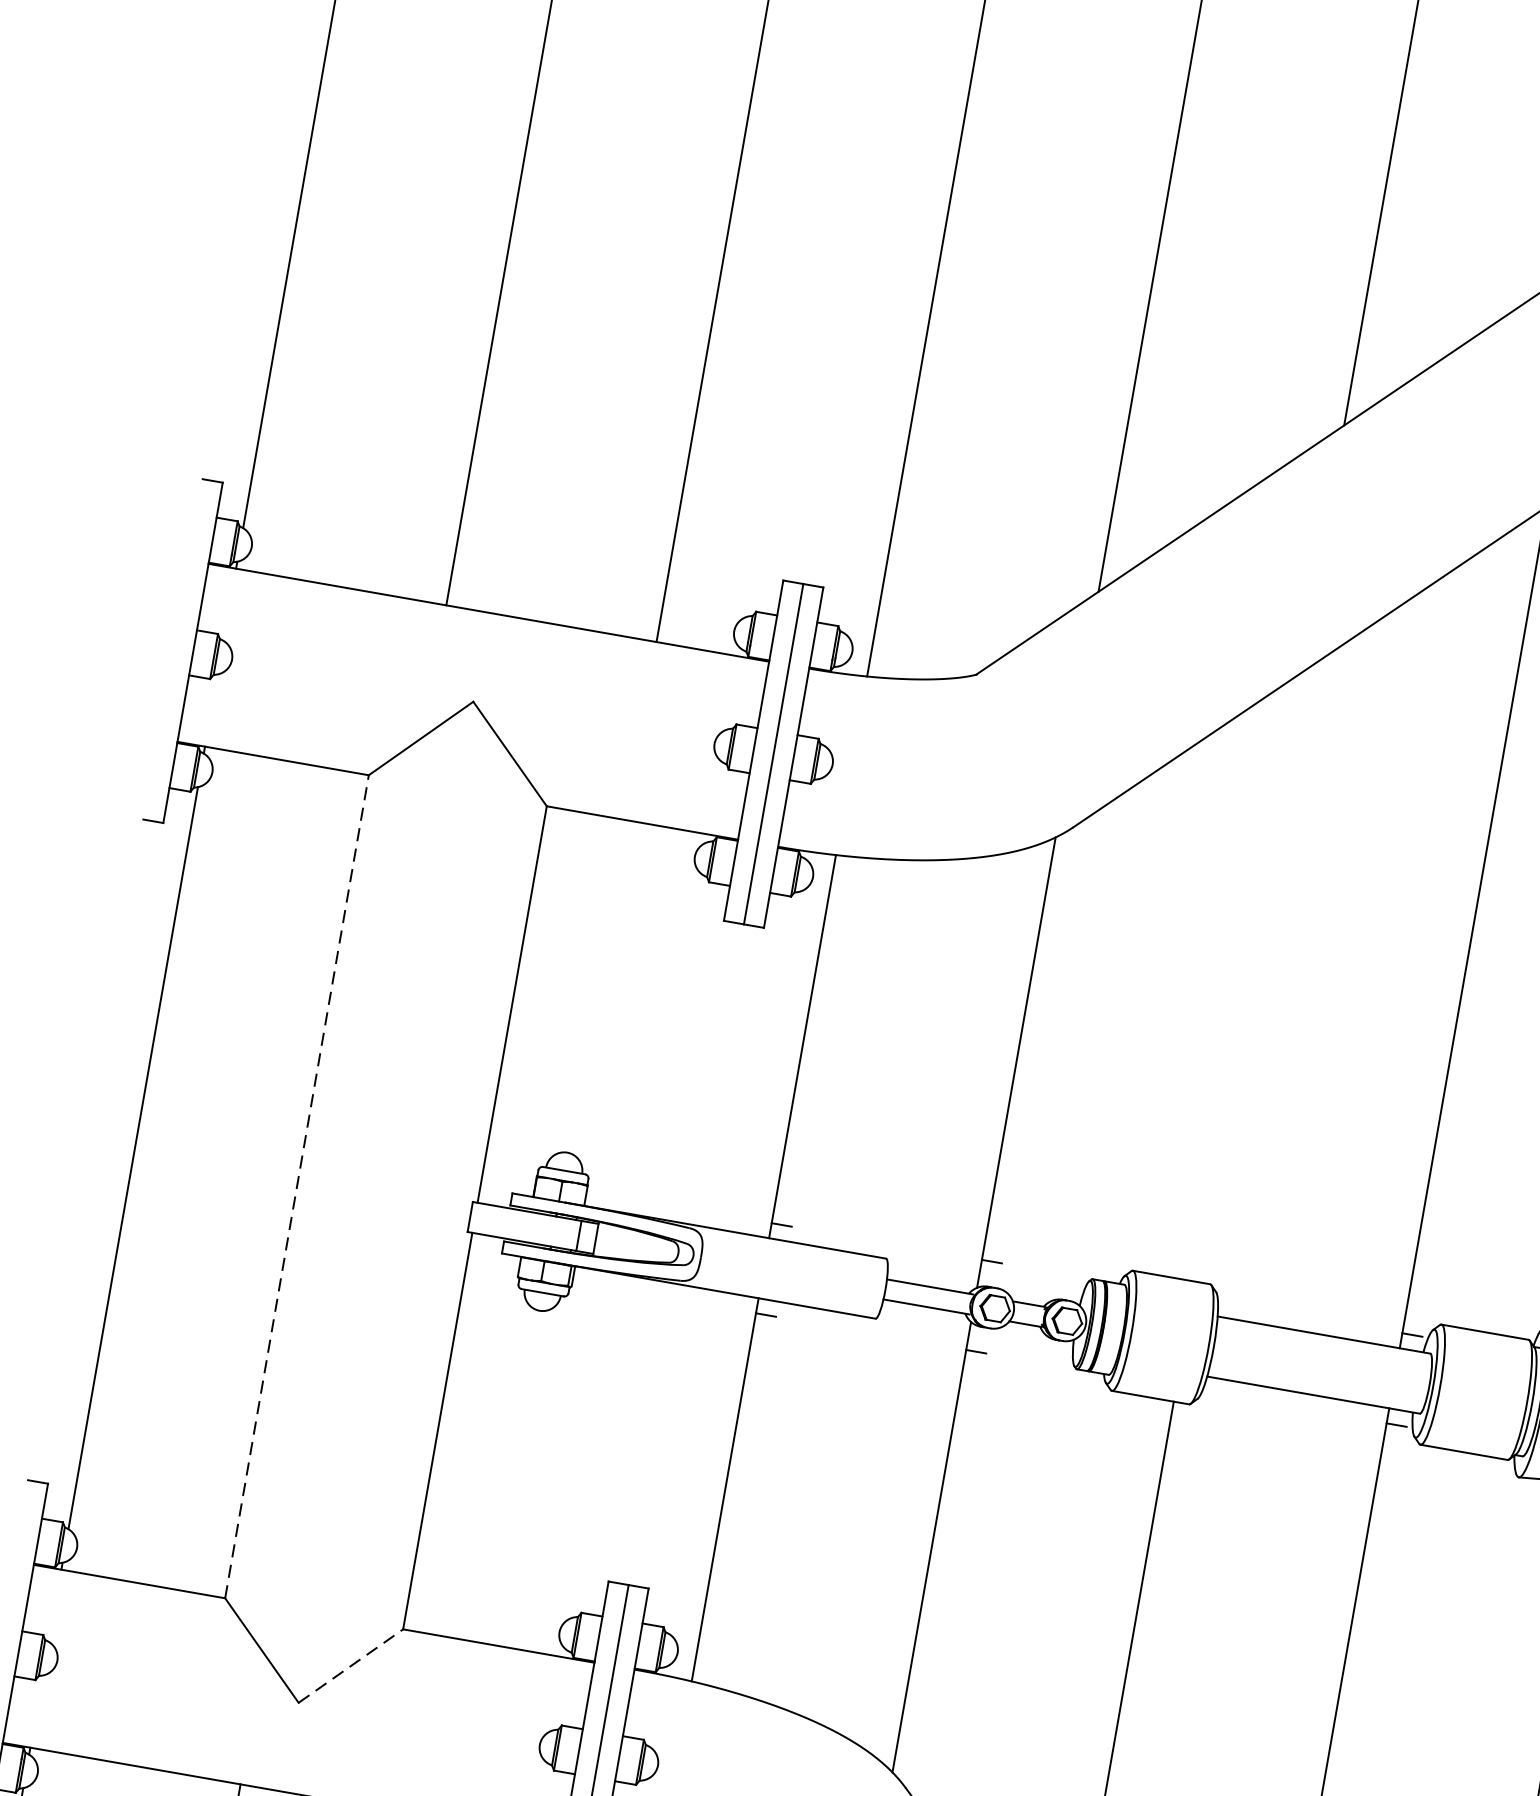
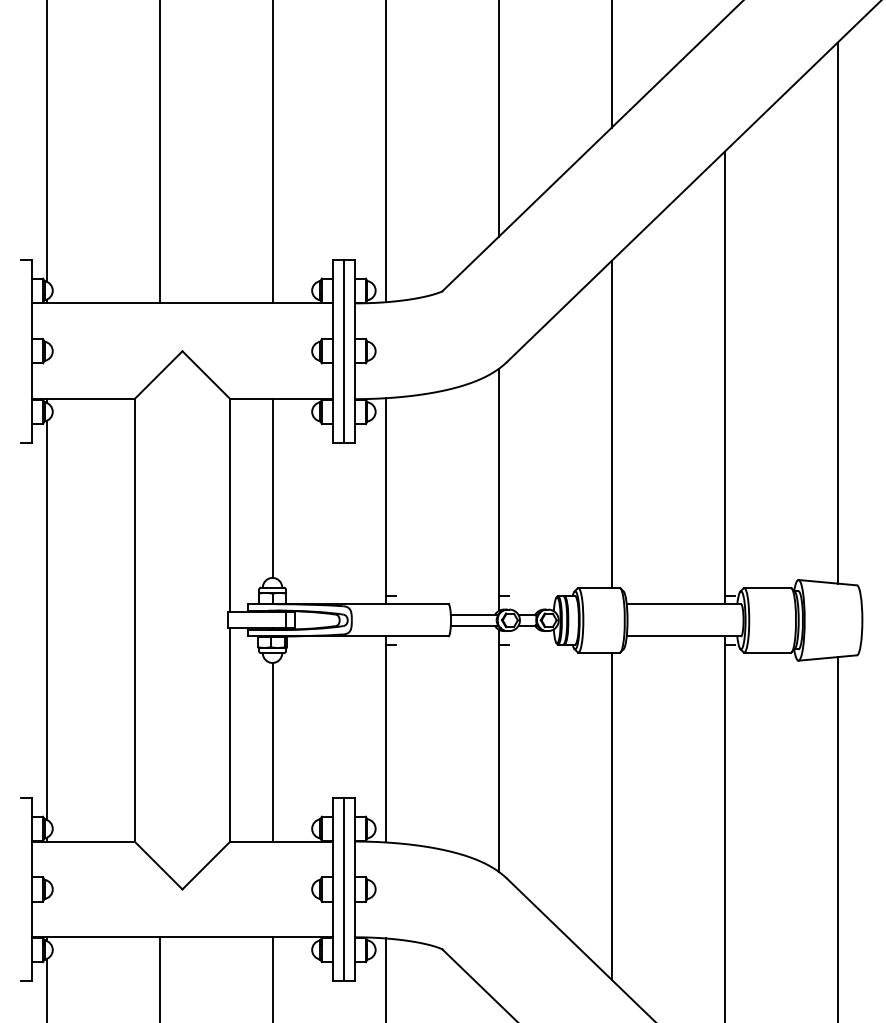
line: (1247, 977) -> (611, 424), added
line: (596, 986) -> (272, 488), added
line: (297, 1185) -> (134, 619), dashed -> solid
line: (510, 1475) -> (272, 751), added
line: (351, 1666) -> (206, 865), dashed -> solid

